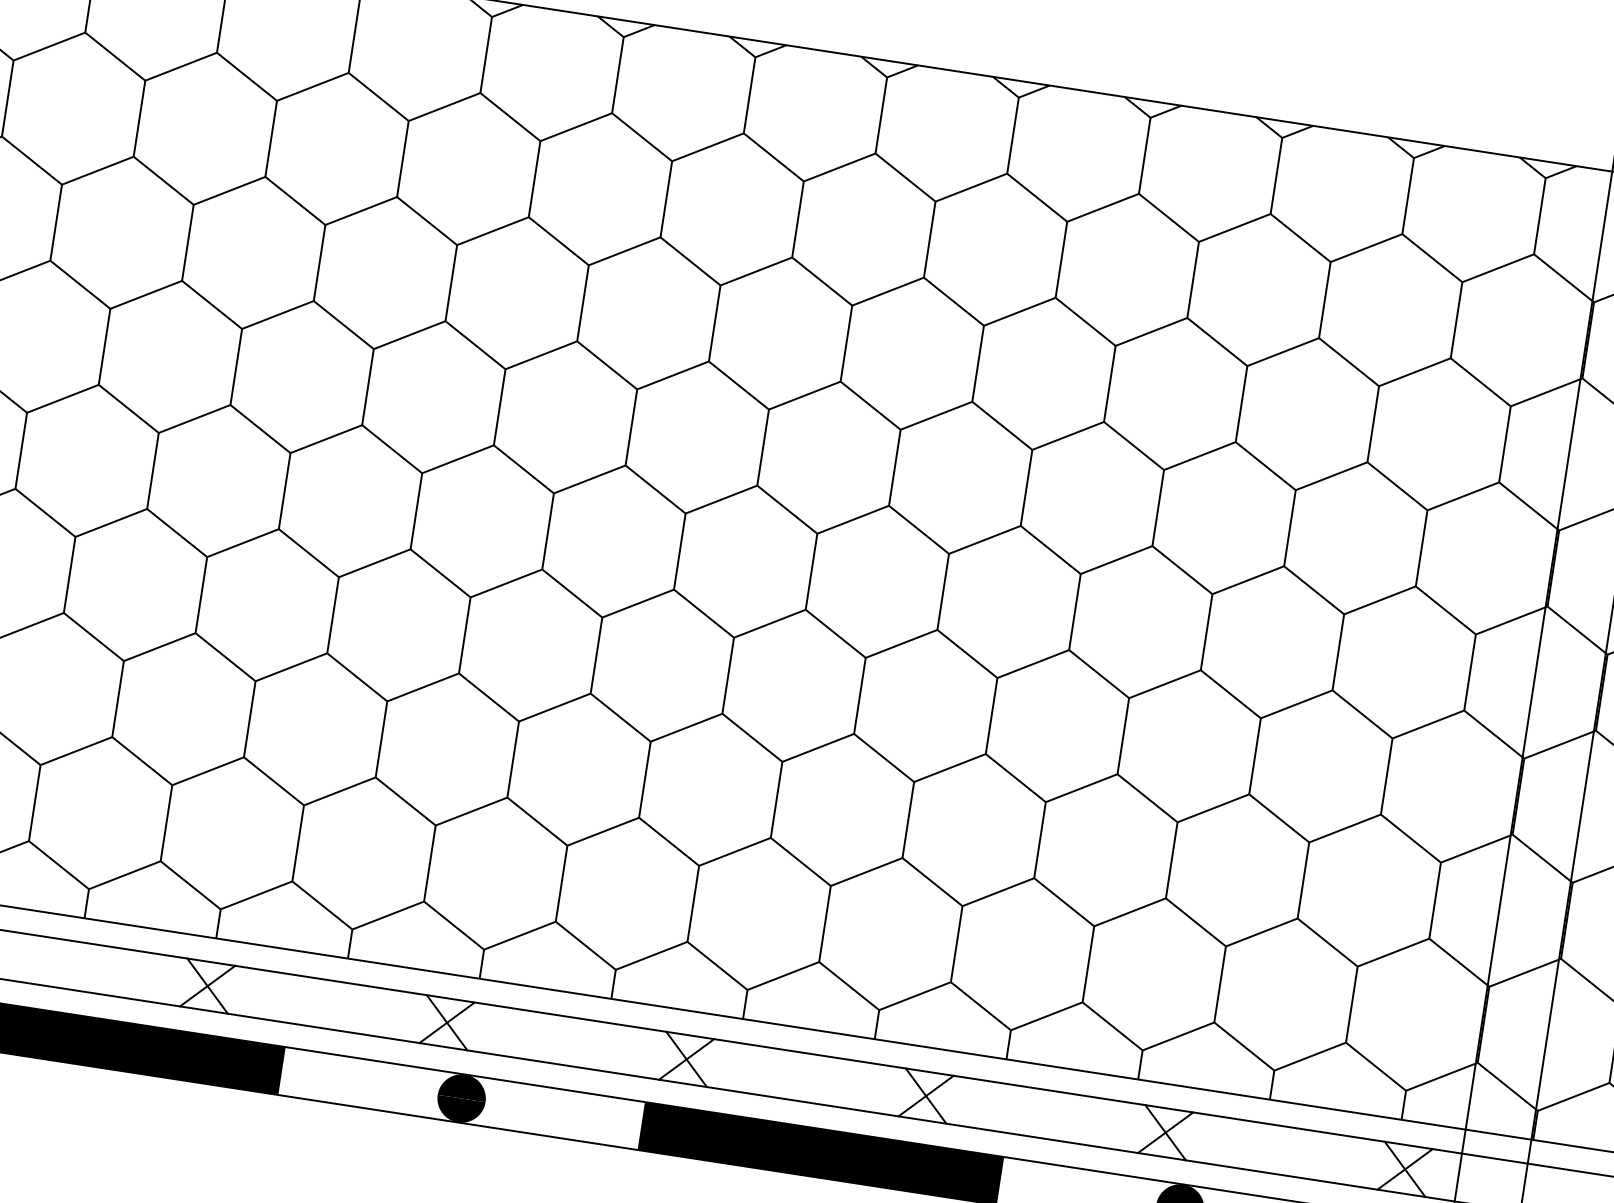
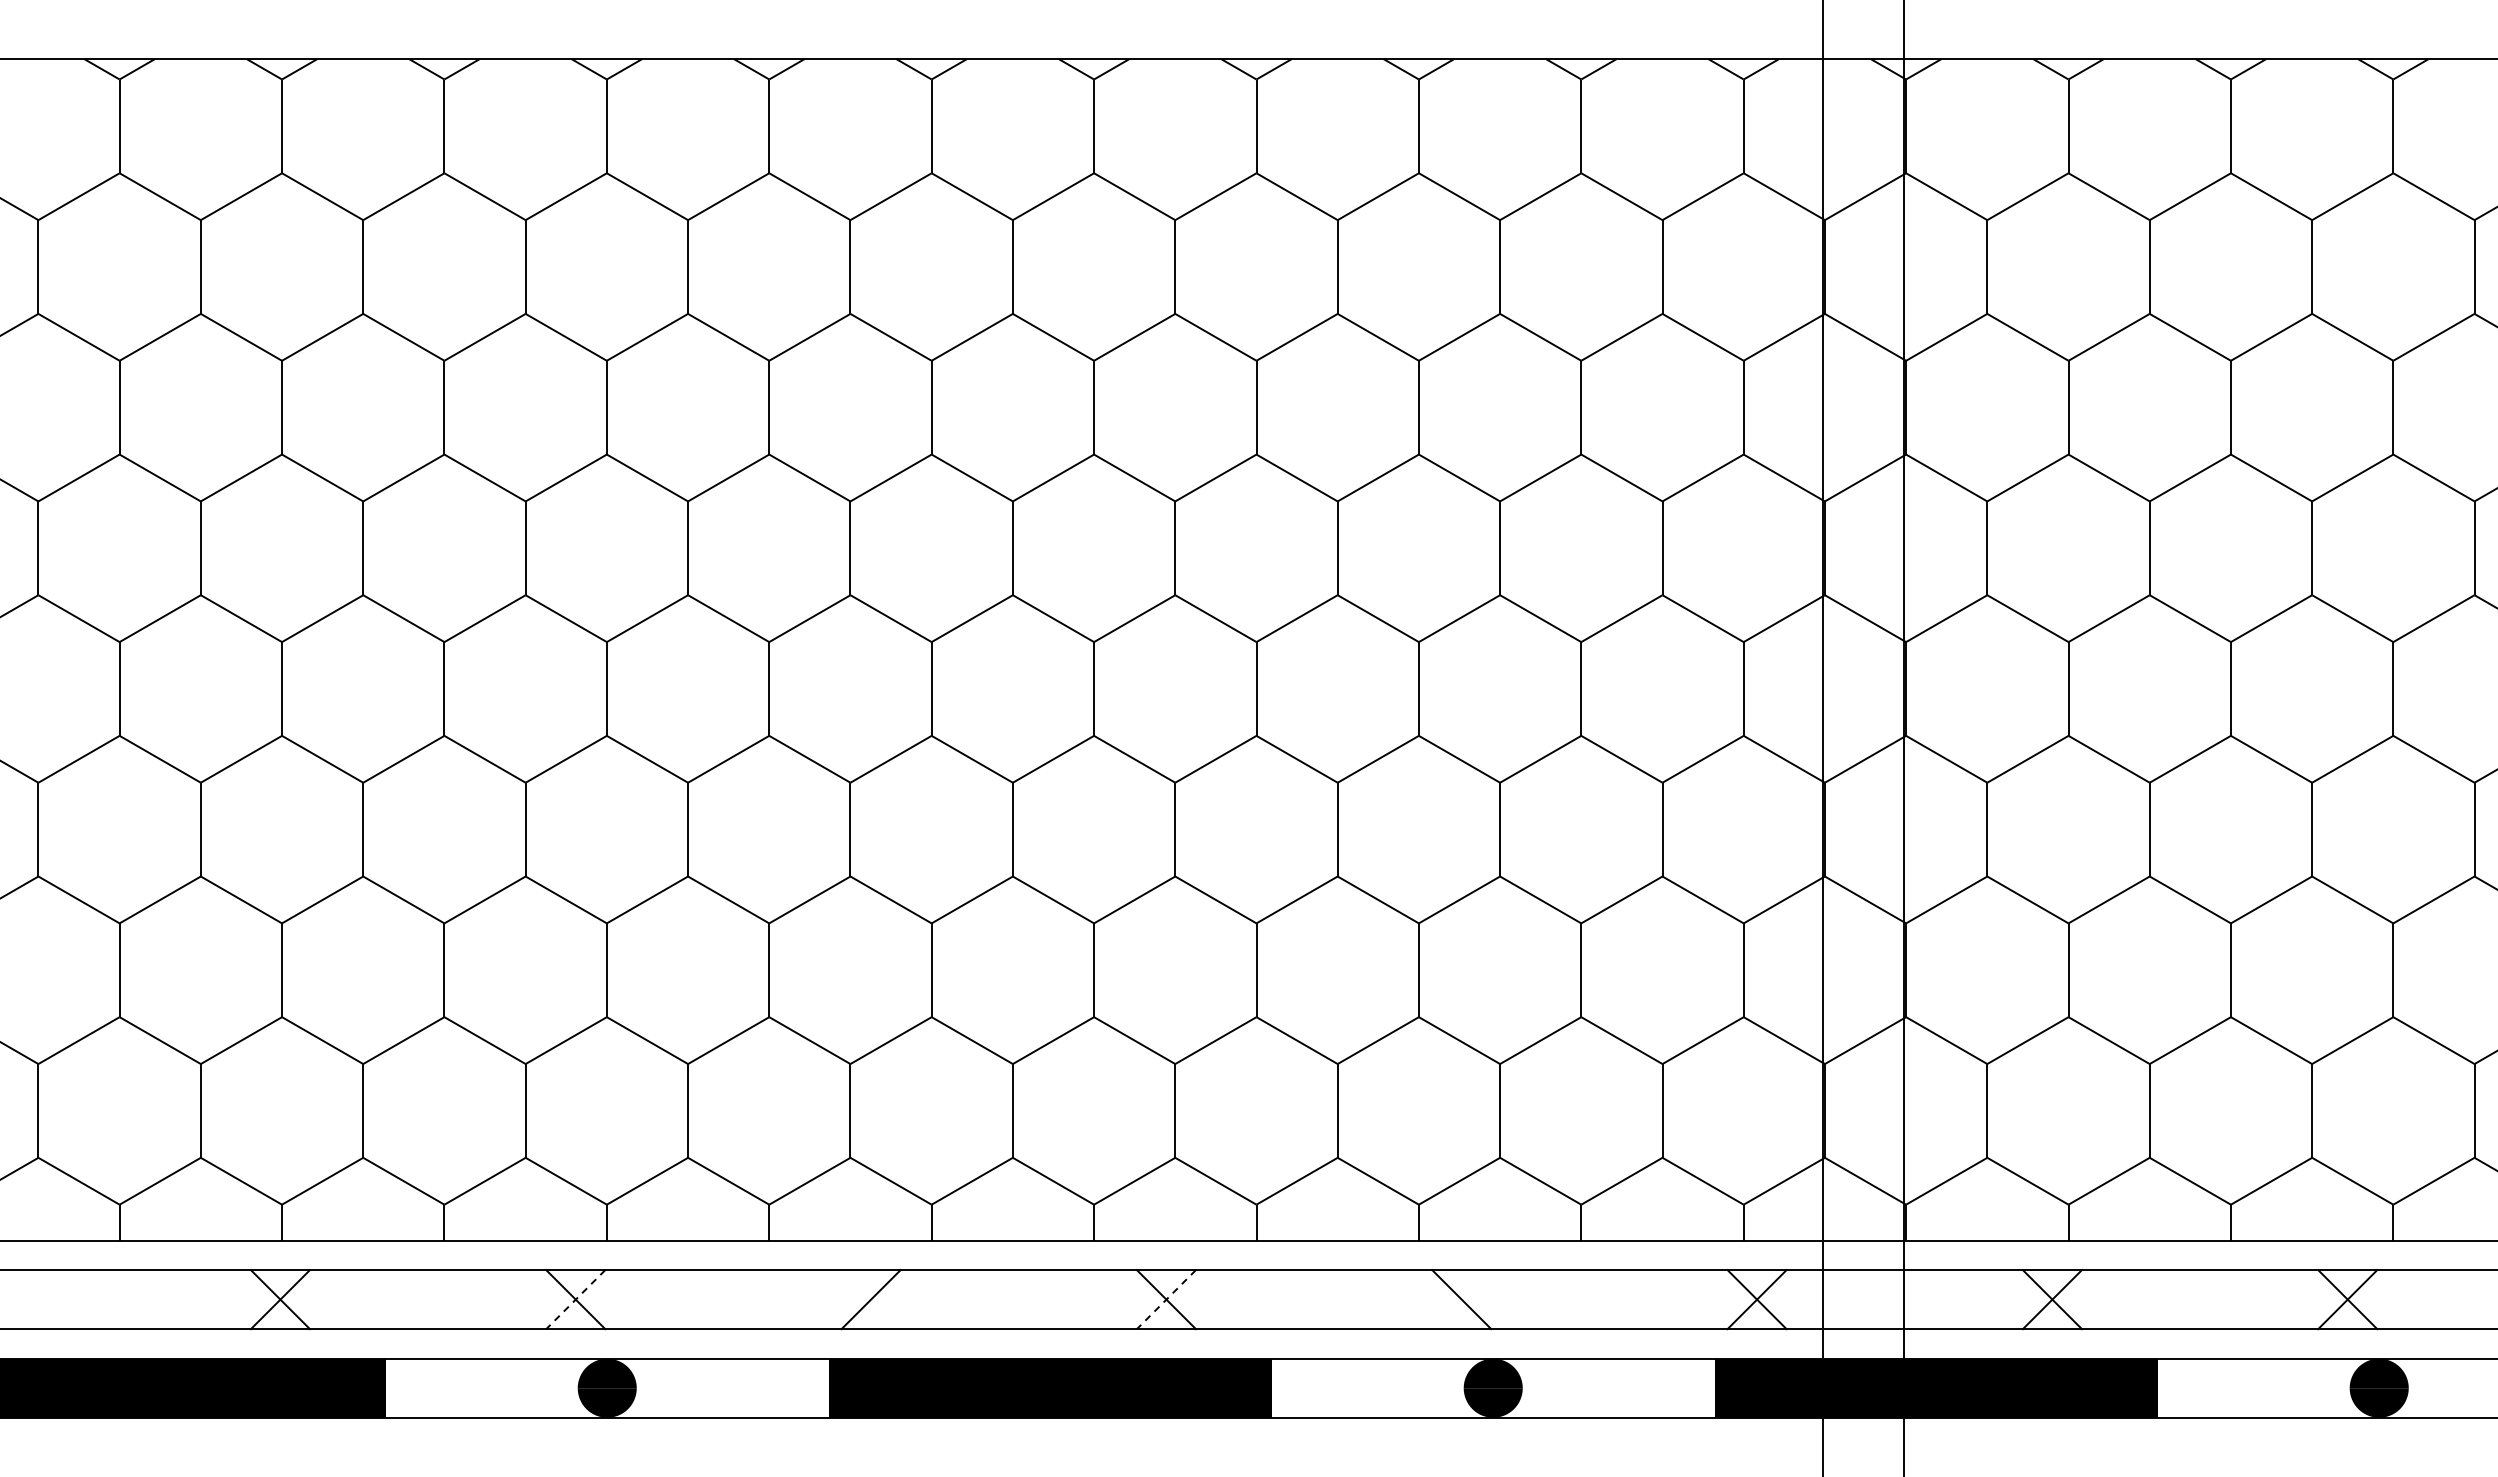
line: (446, 1022) -> (575, 1299), solid -> dashed
line: (686, 1059) -> (870, 1299), removed
line: (926, 1095) -> (1166, 1299), solid -> dashed
line: (1165, 1132) -> (1461, 1299), removed

